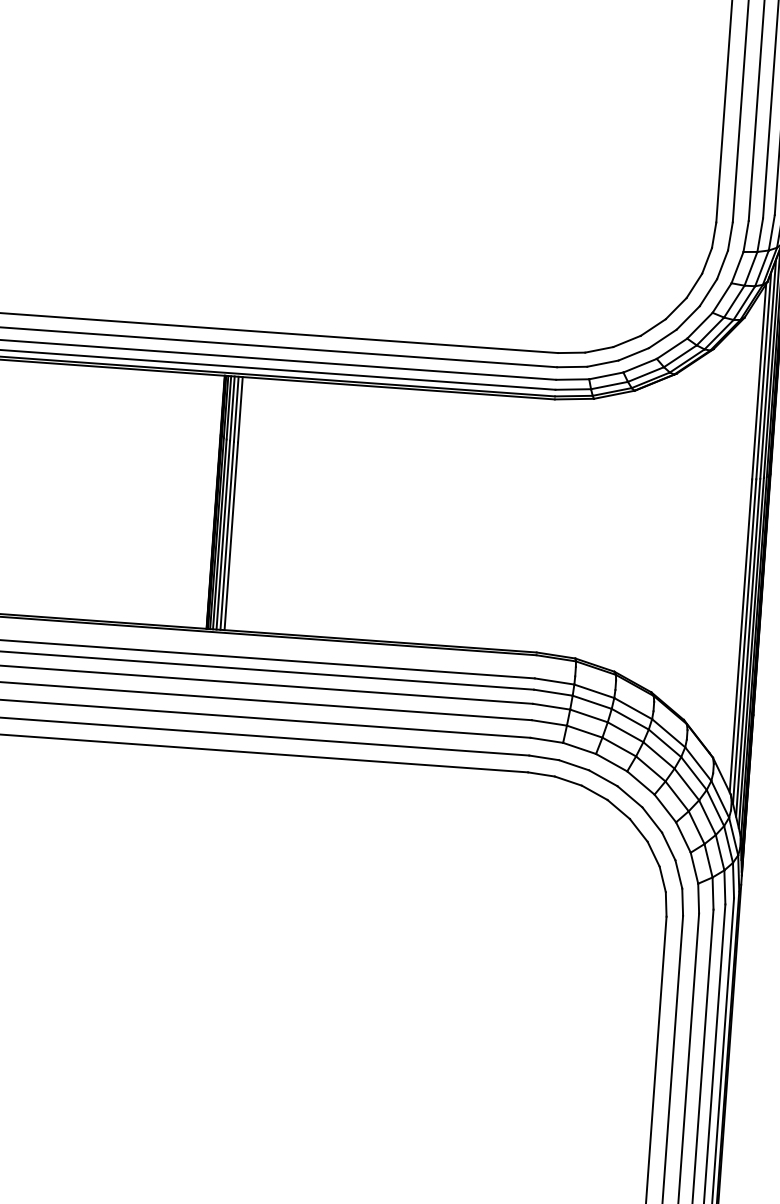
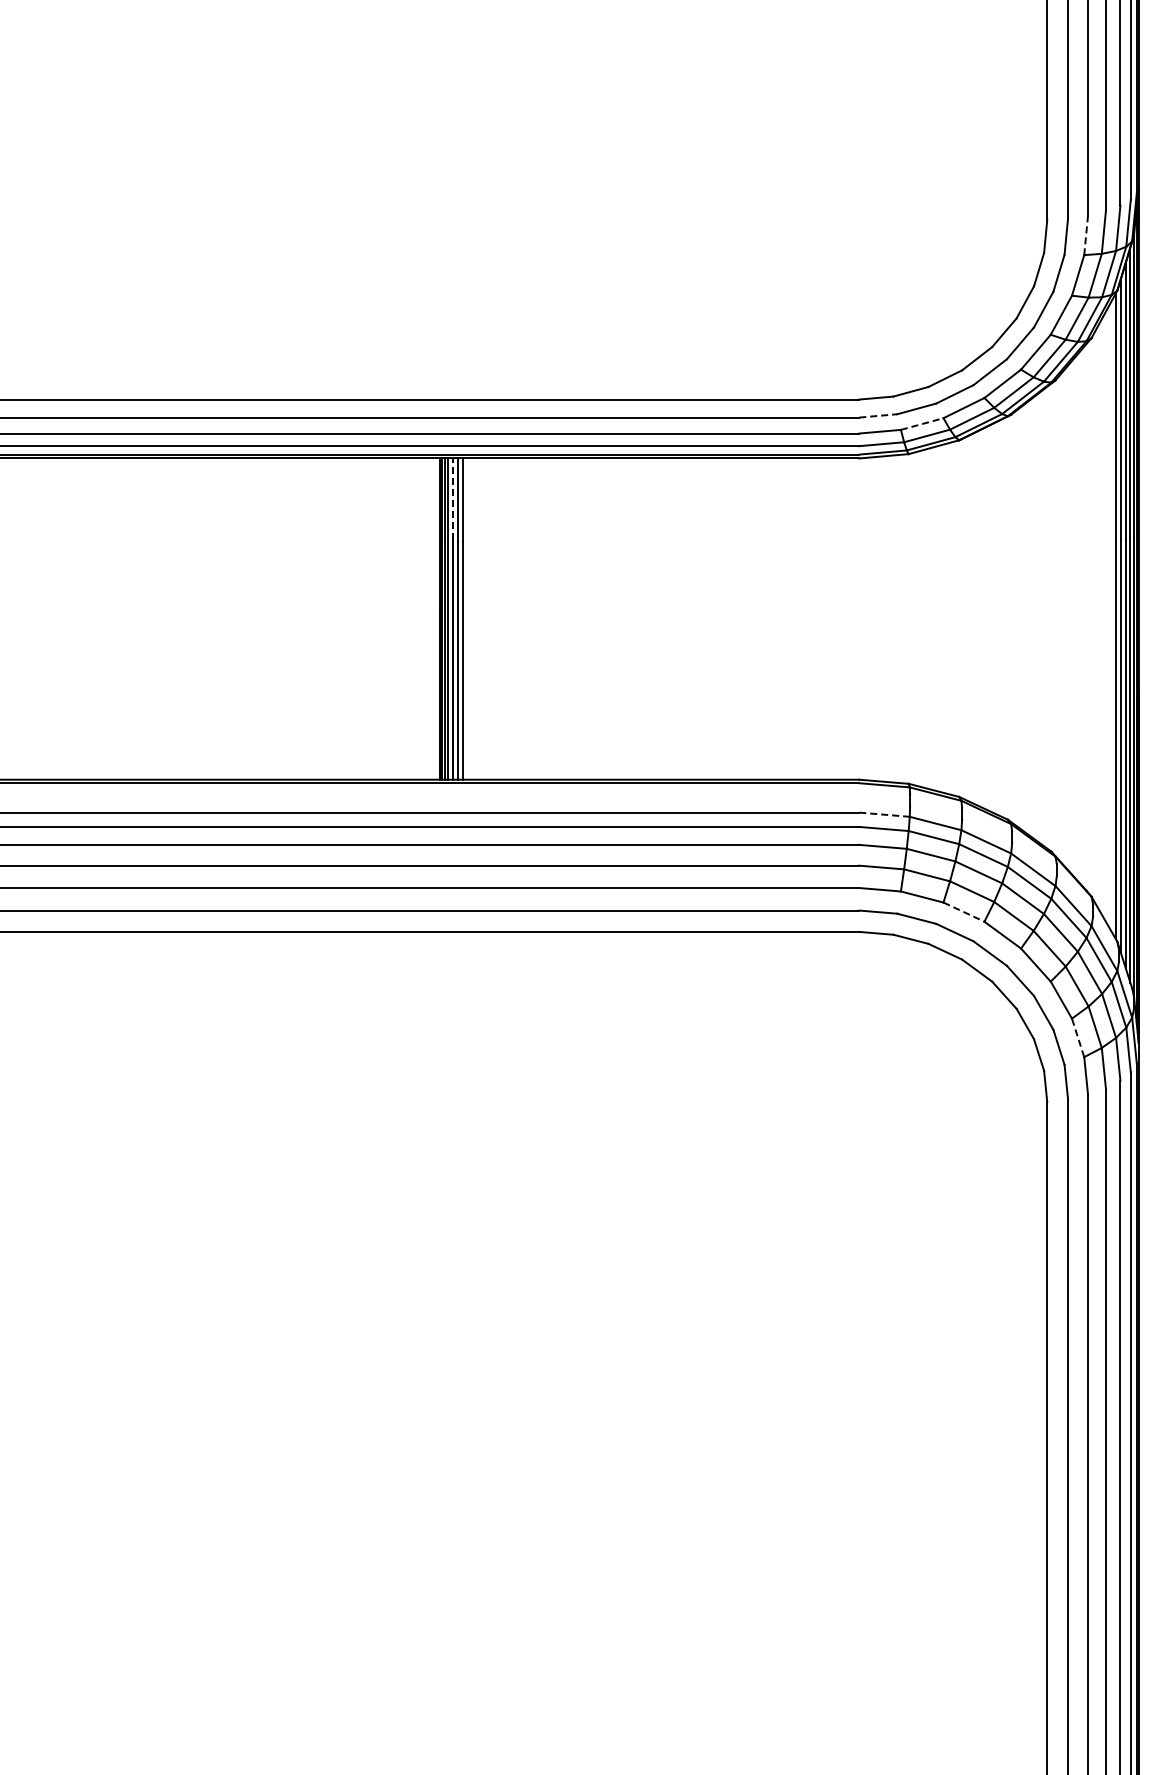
line: (746, 236) -> (1086, 235), solid -> dashed
line: (572, 366) -> (878, 415), solid -> dashed
line: (606, 375) -> (922, 423), solid -> dashed
line: (232, 408) -> (452, 499), solid -> dashed
line: (555, 681) -> (885, 814), solid -> dashed
line: (611, 762) -> (963, 912), solid -> dashed
line: (694, 867) -> (1077, 1037), solid -> dashed

